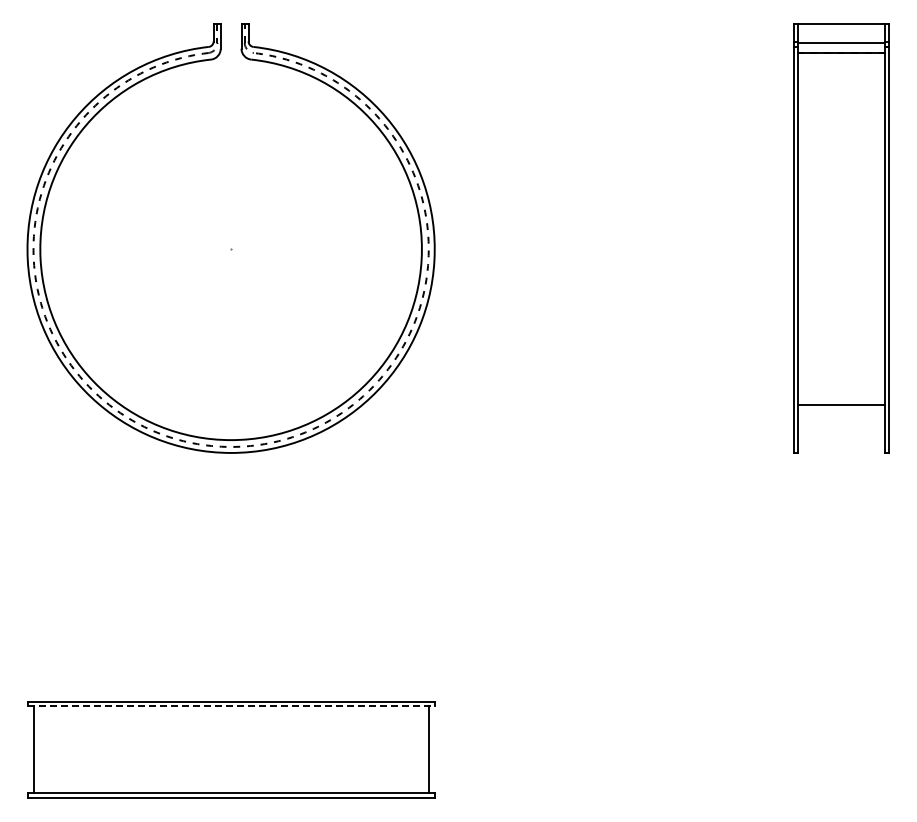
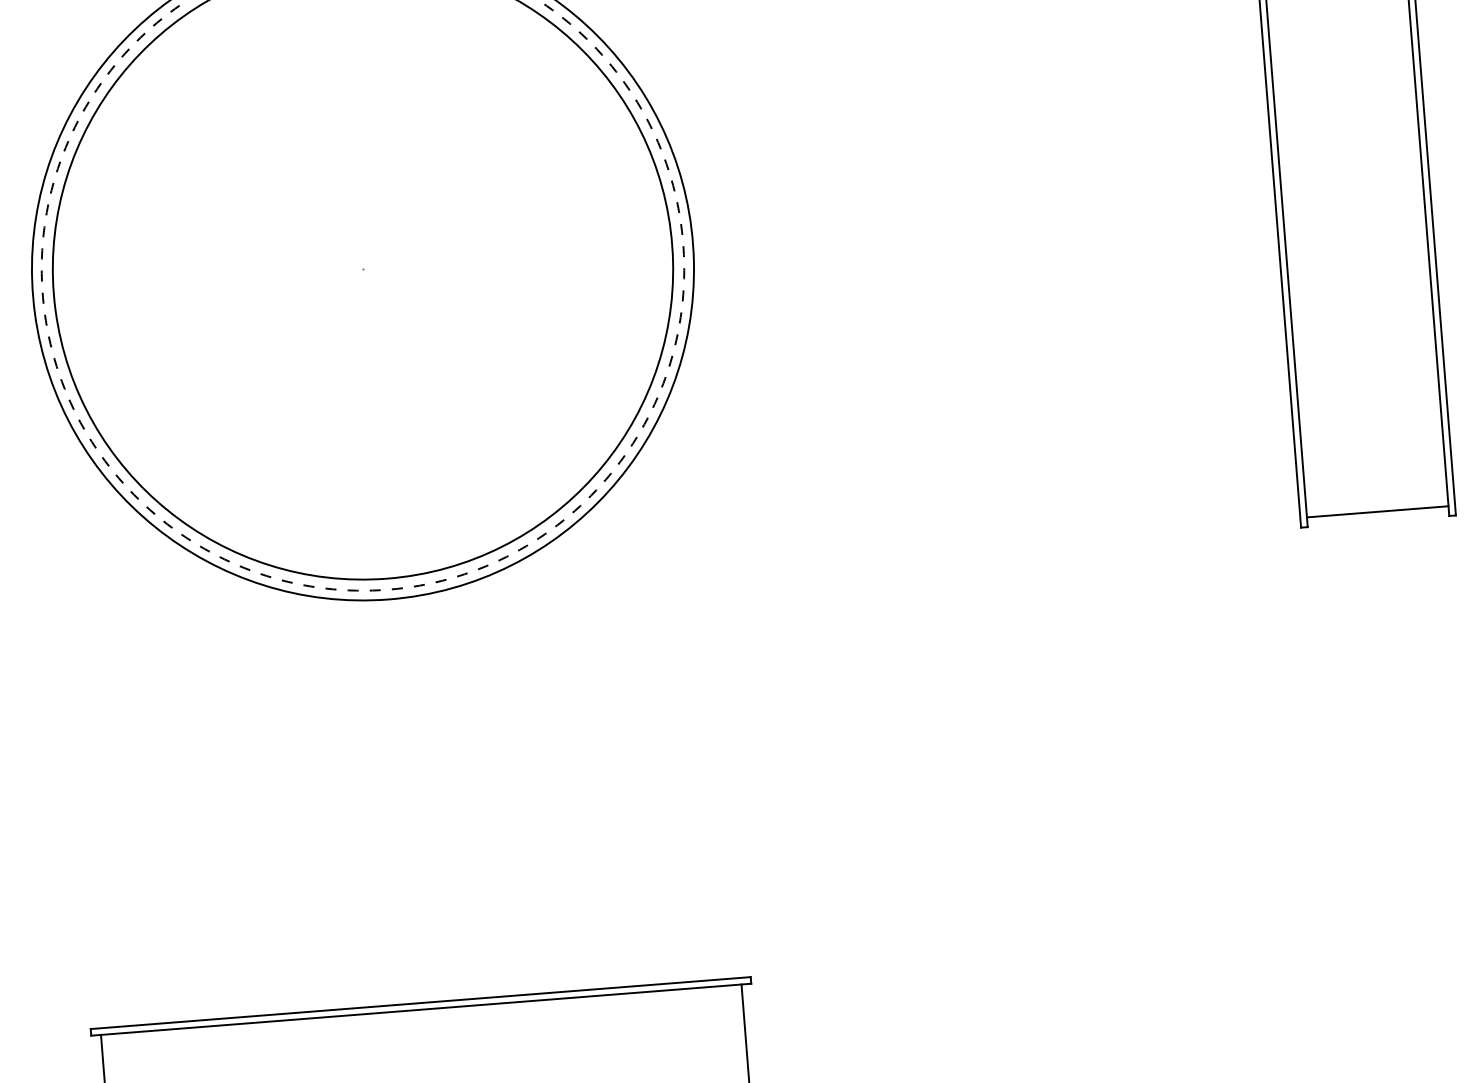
line: (841, 404) -> (1377, 511), moved
line: (231, 706) -> (421, 1010), dashed -> solid

